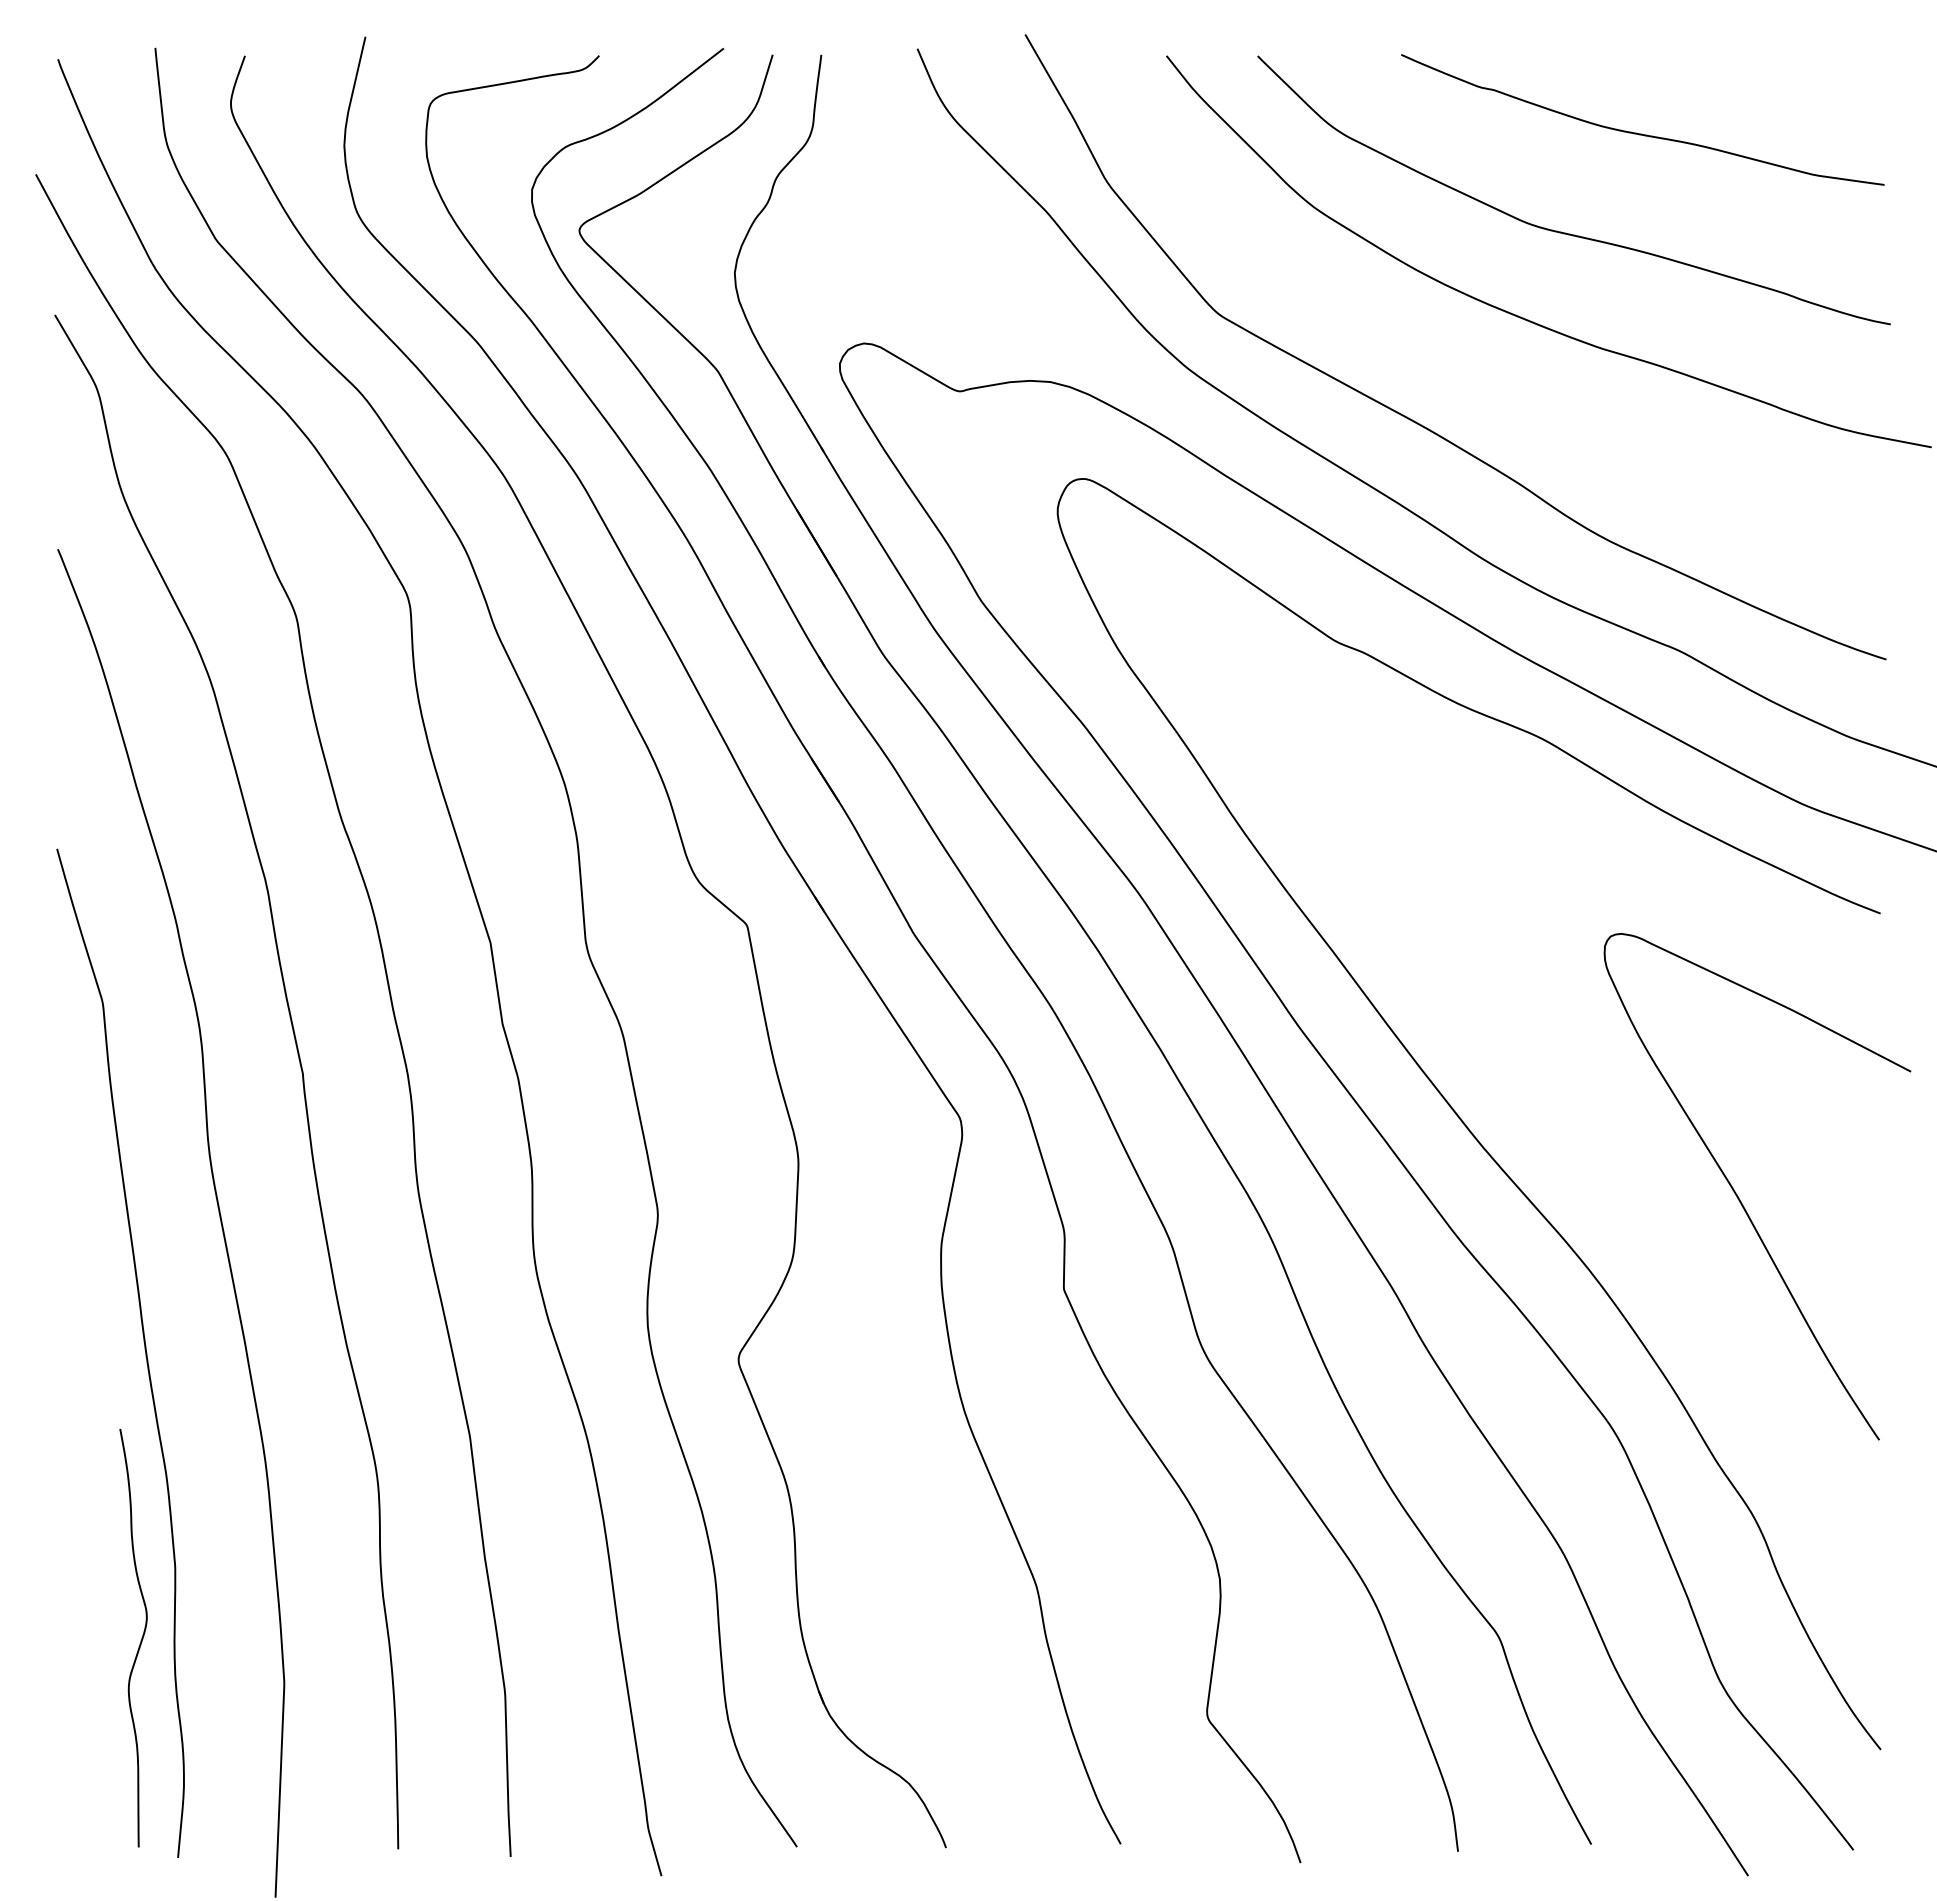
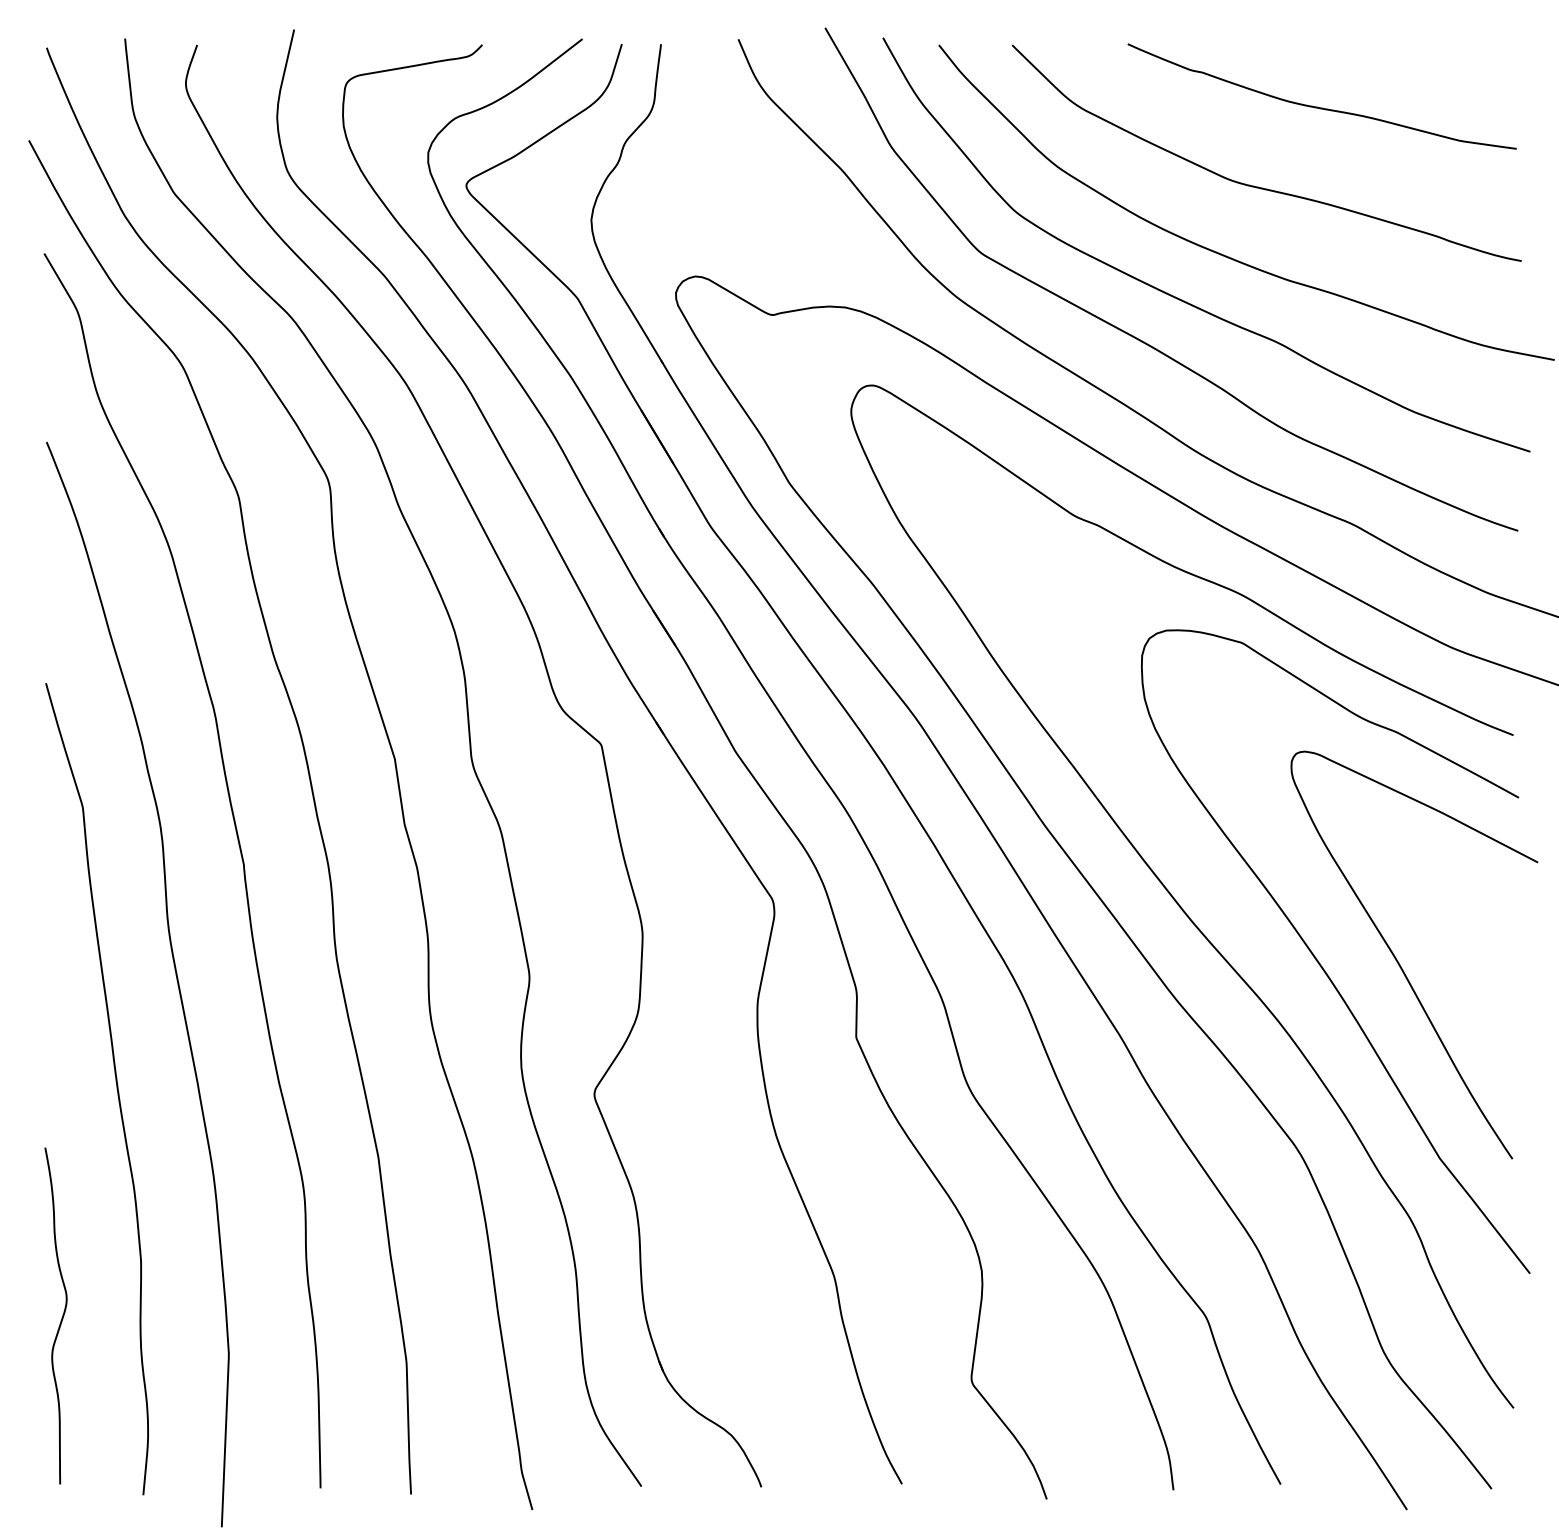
curve: (1469, 372) -> (1182, 299), added
curve: (1639, 1195) -> (1319, 962), added
curve: (140, 1640) -> (61, 1317), moved

